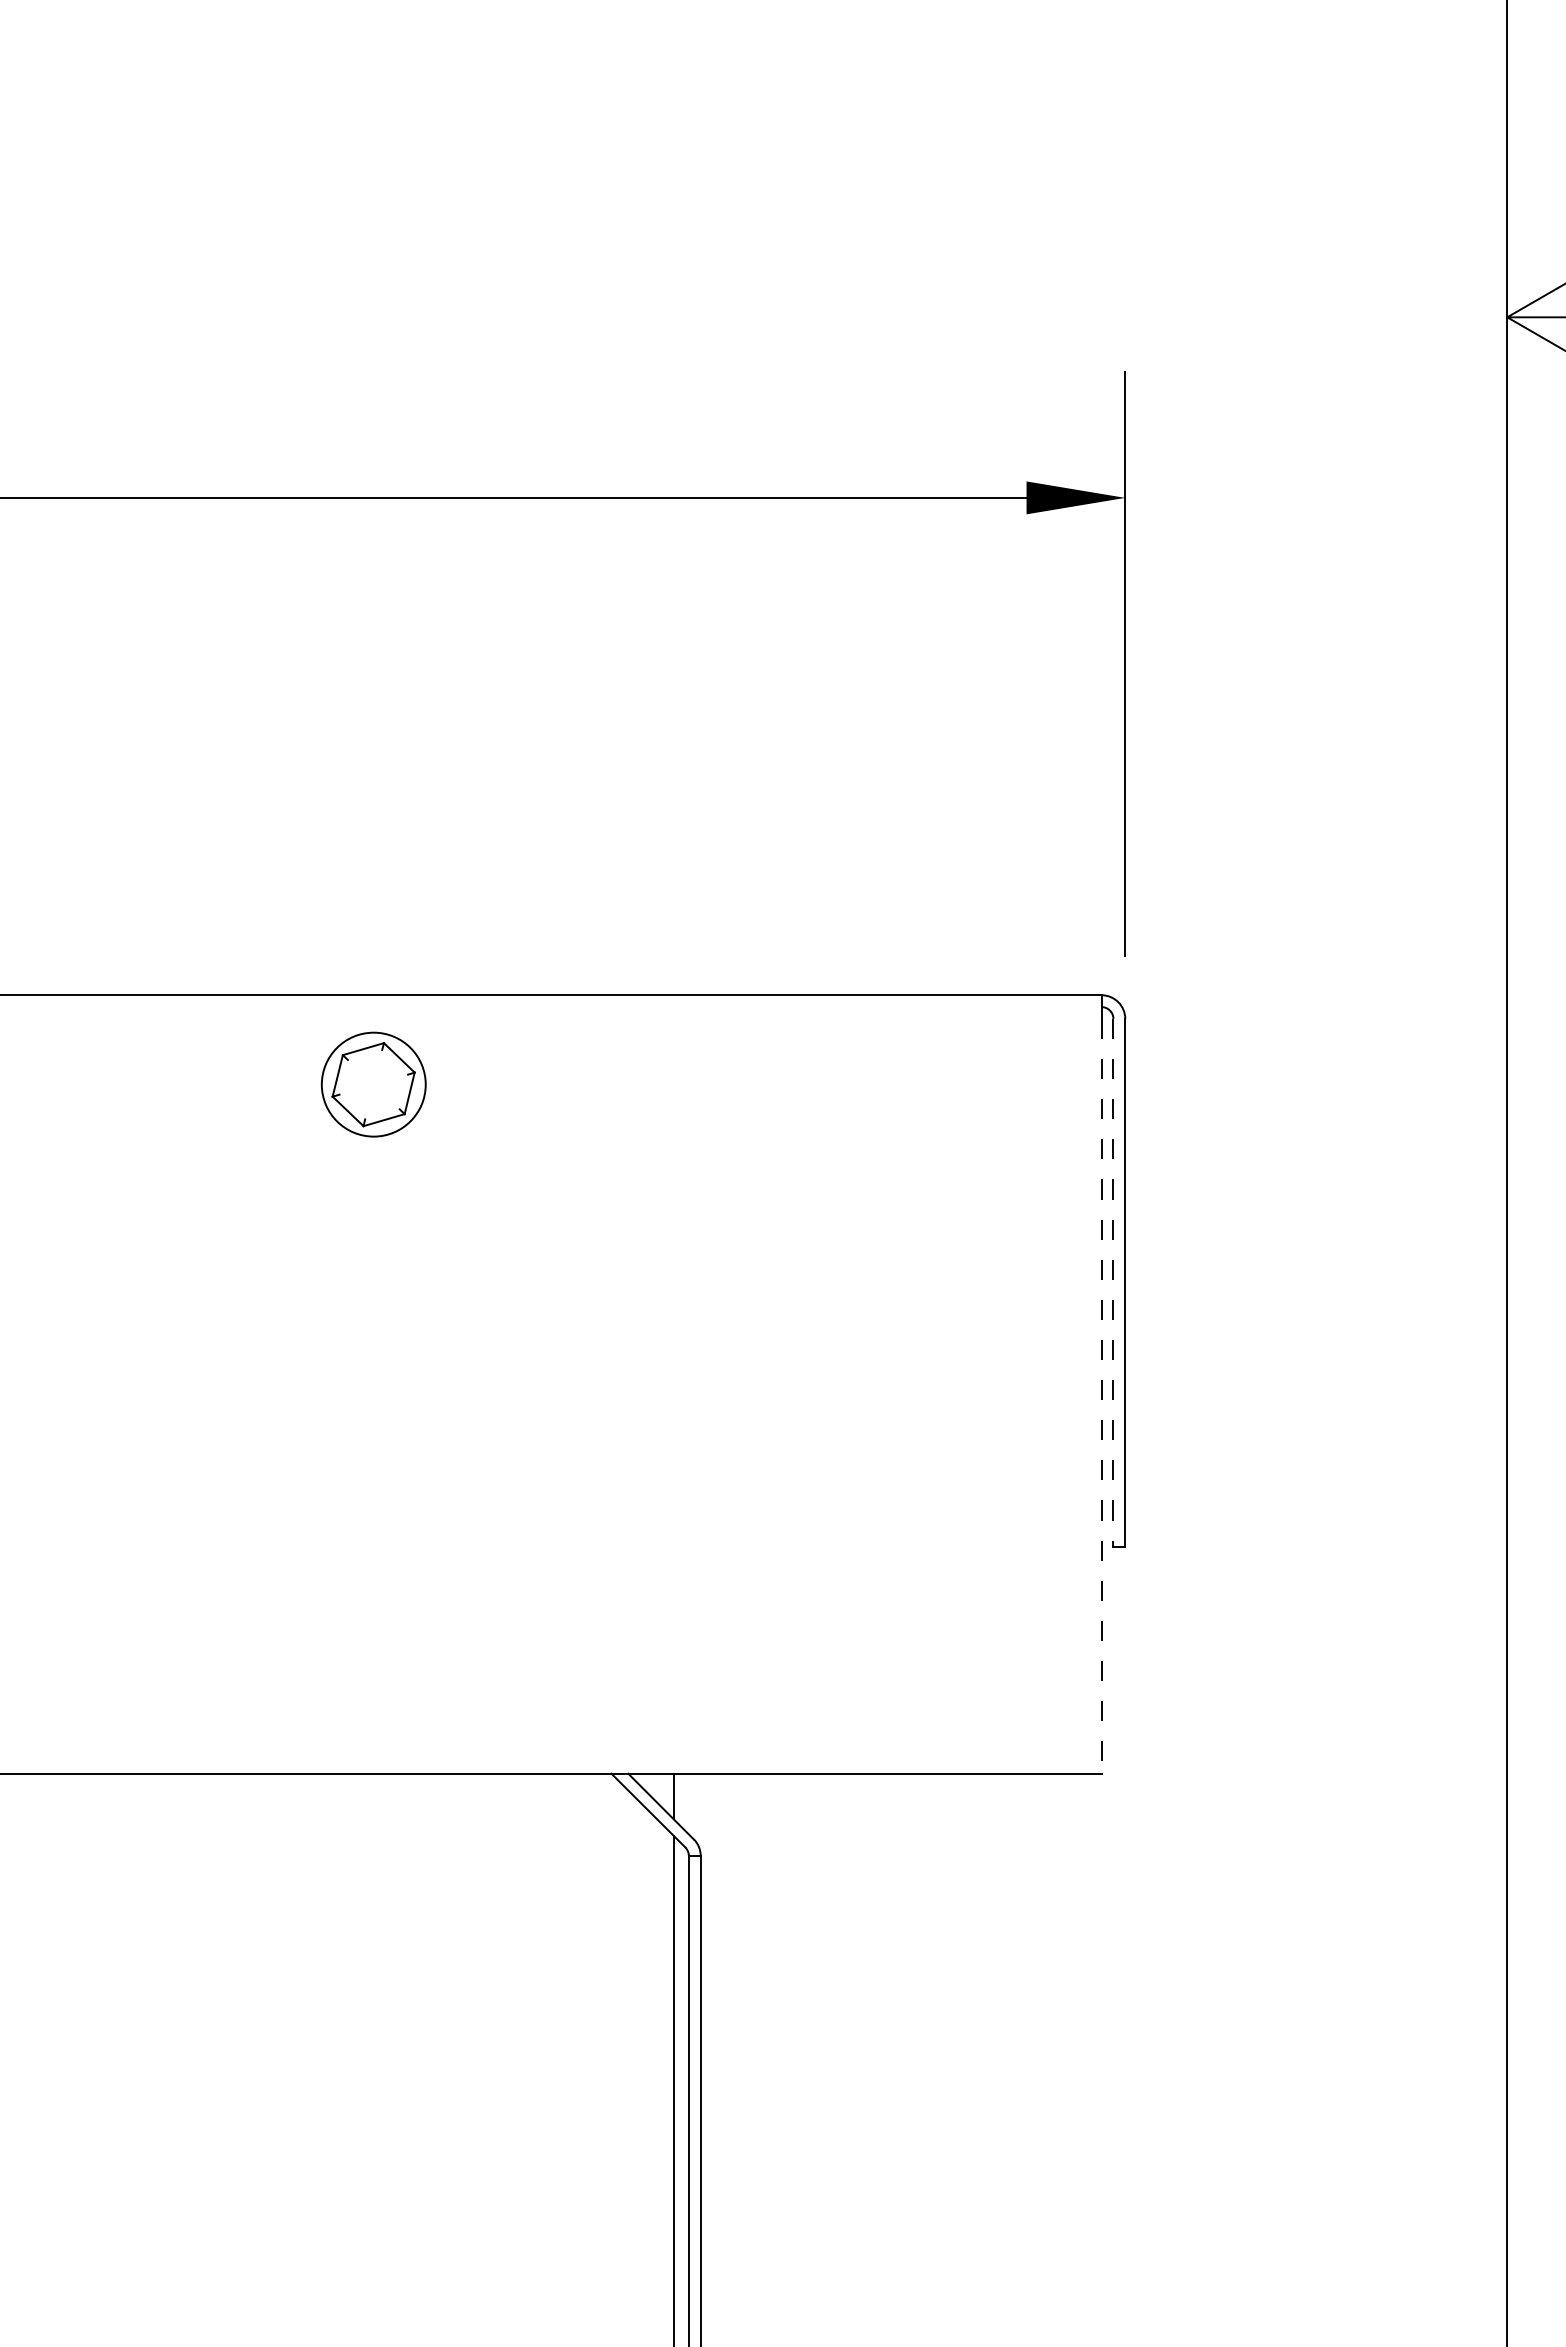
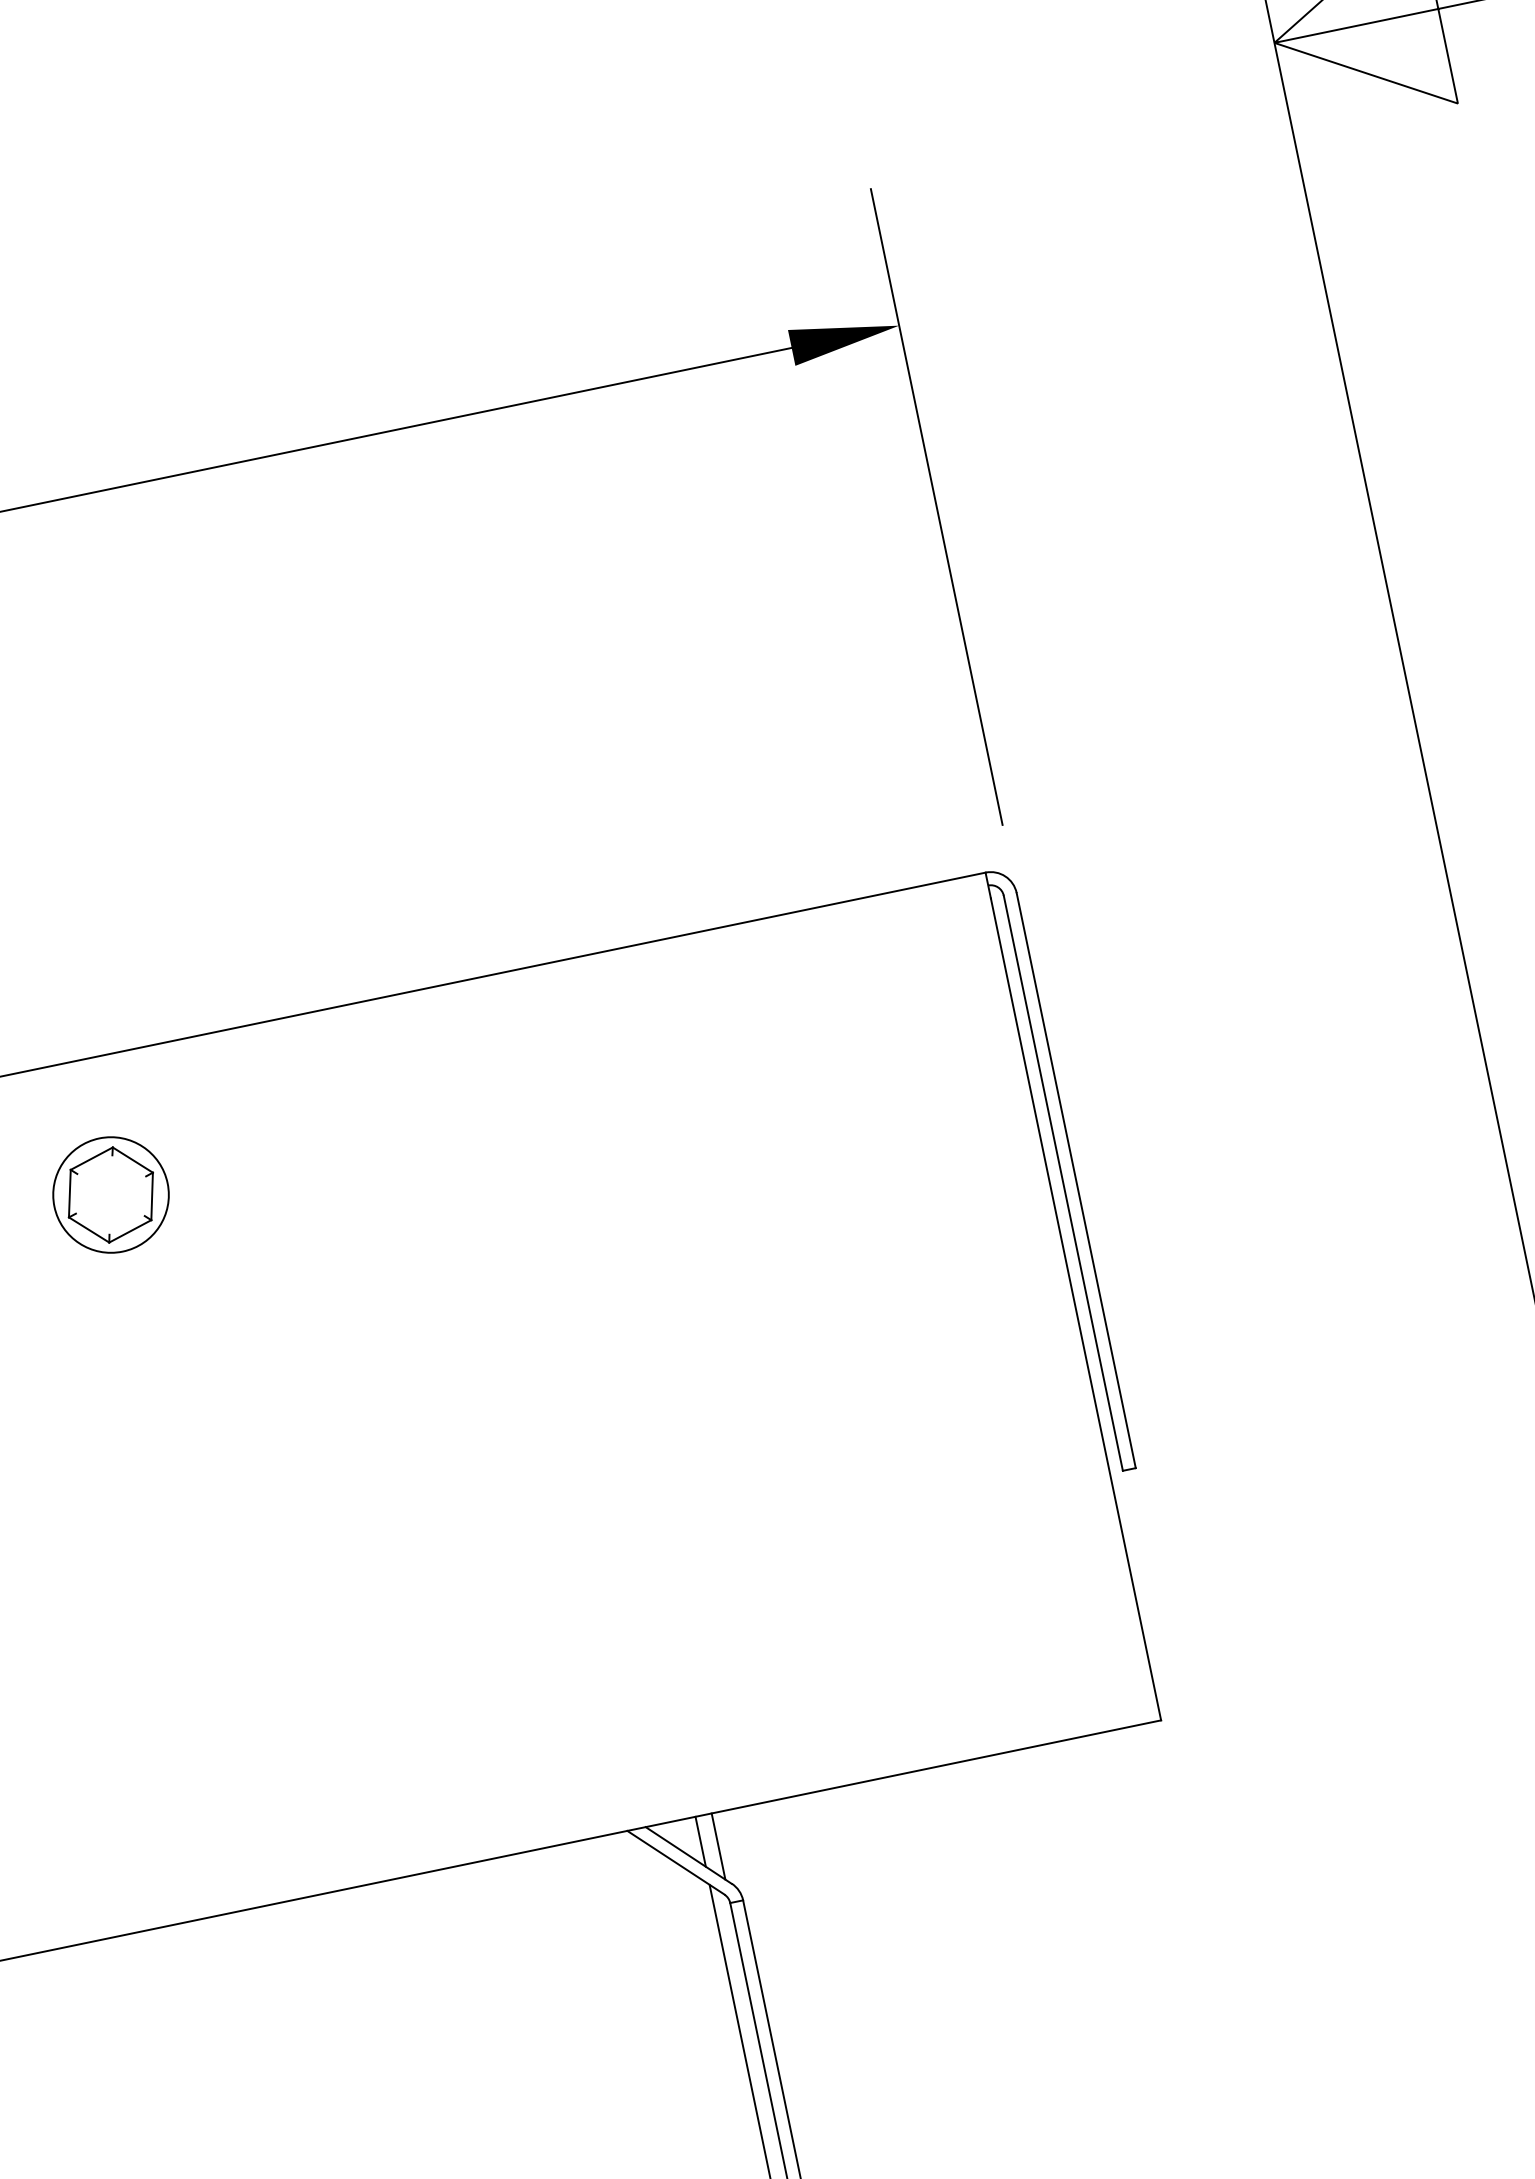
part: (373, 1084) -> (110, 1194), moved
line: (1113, 1283) -> (1063, 1183), dashed -> solid
line: (1101, 1396) -> (1075, 1309), dashed -> solid
line: (688, 1803) -> (717, 1845), added

